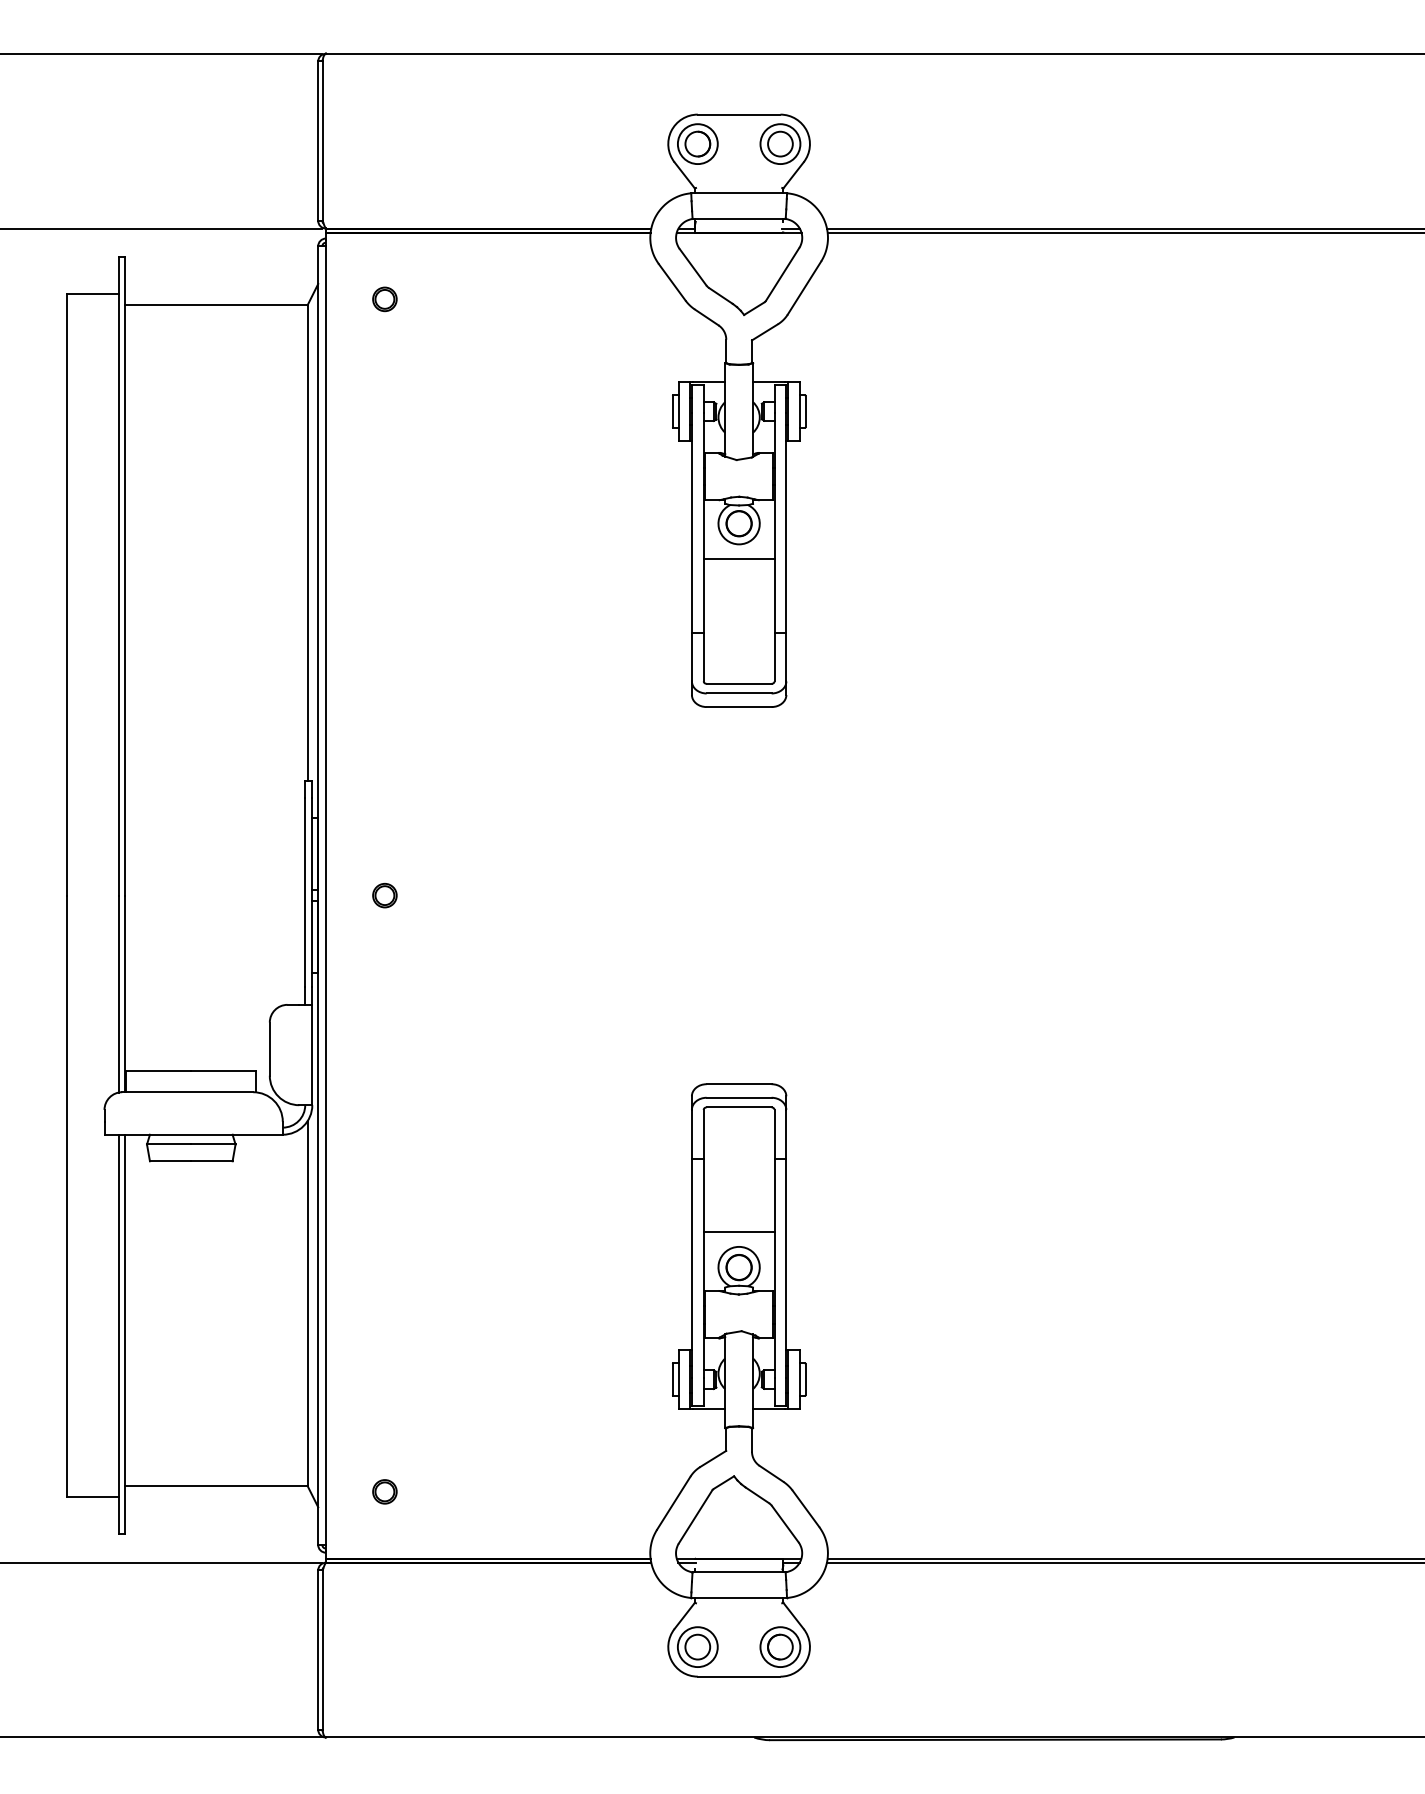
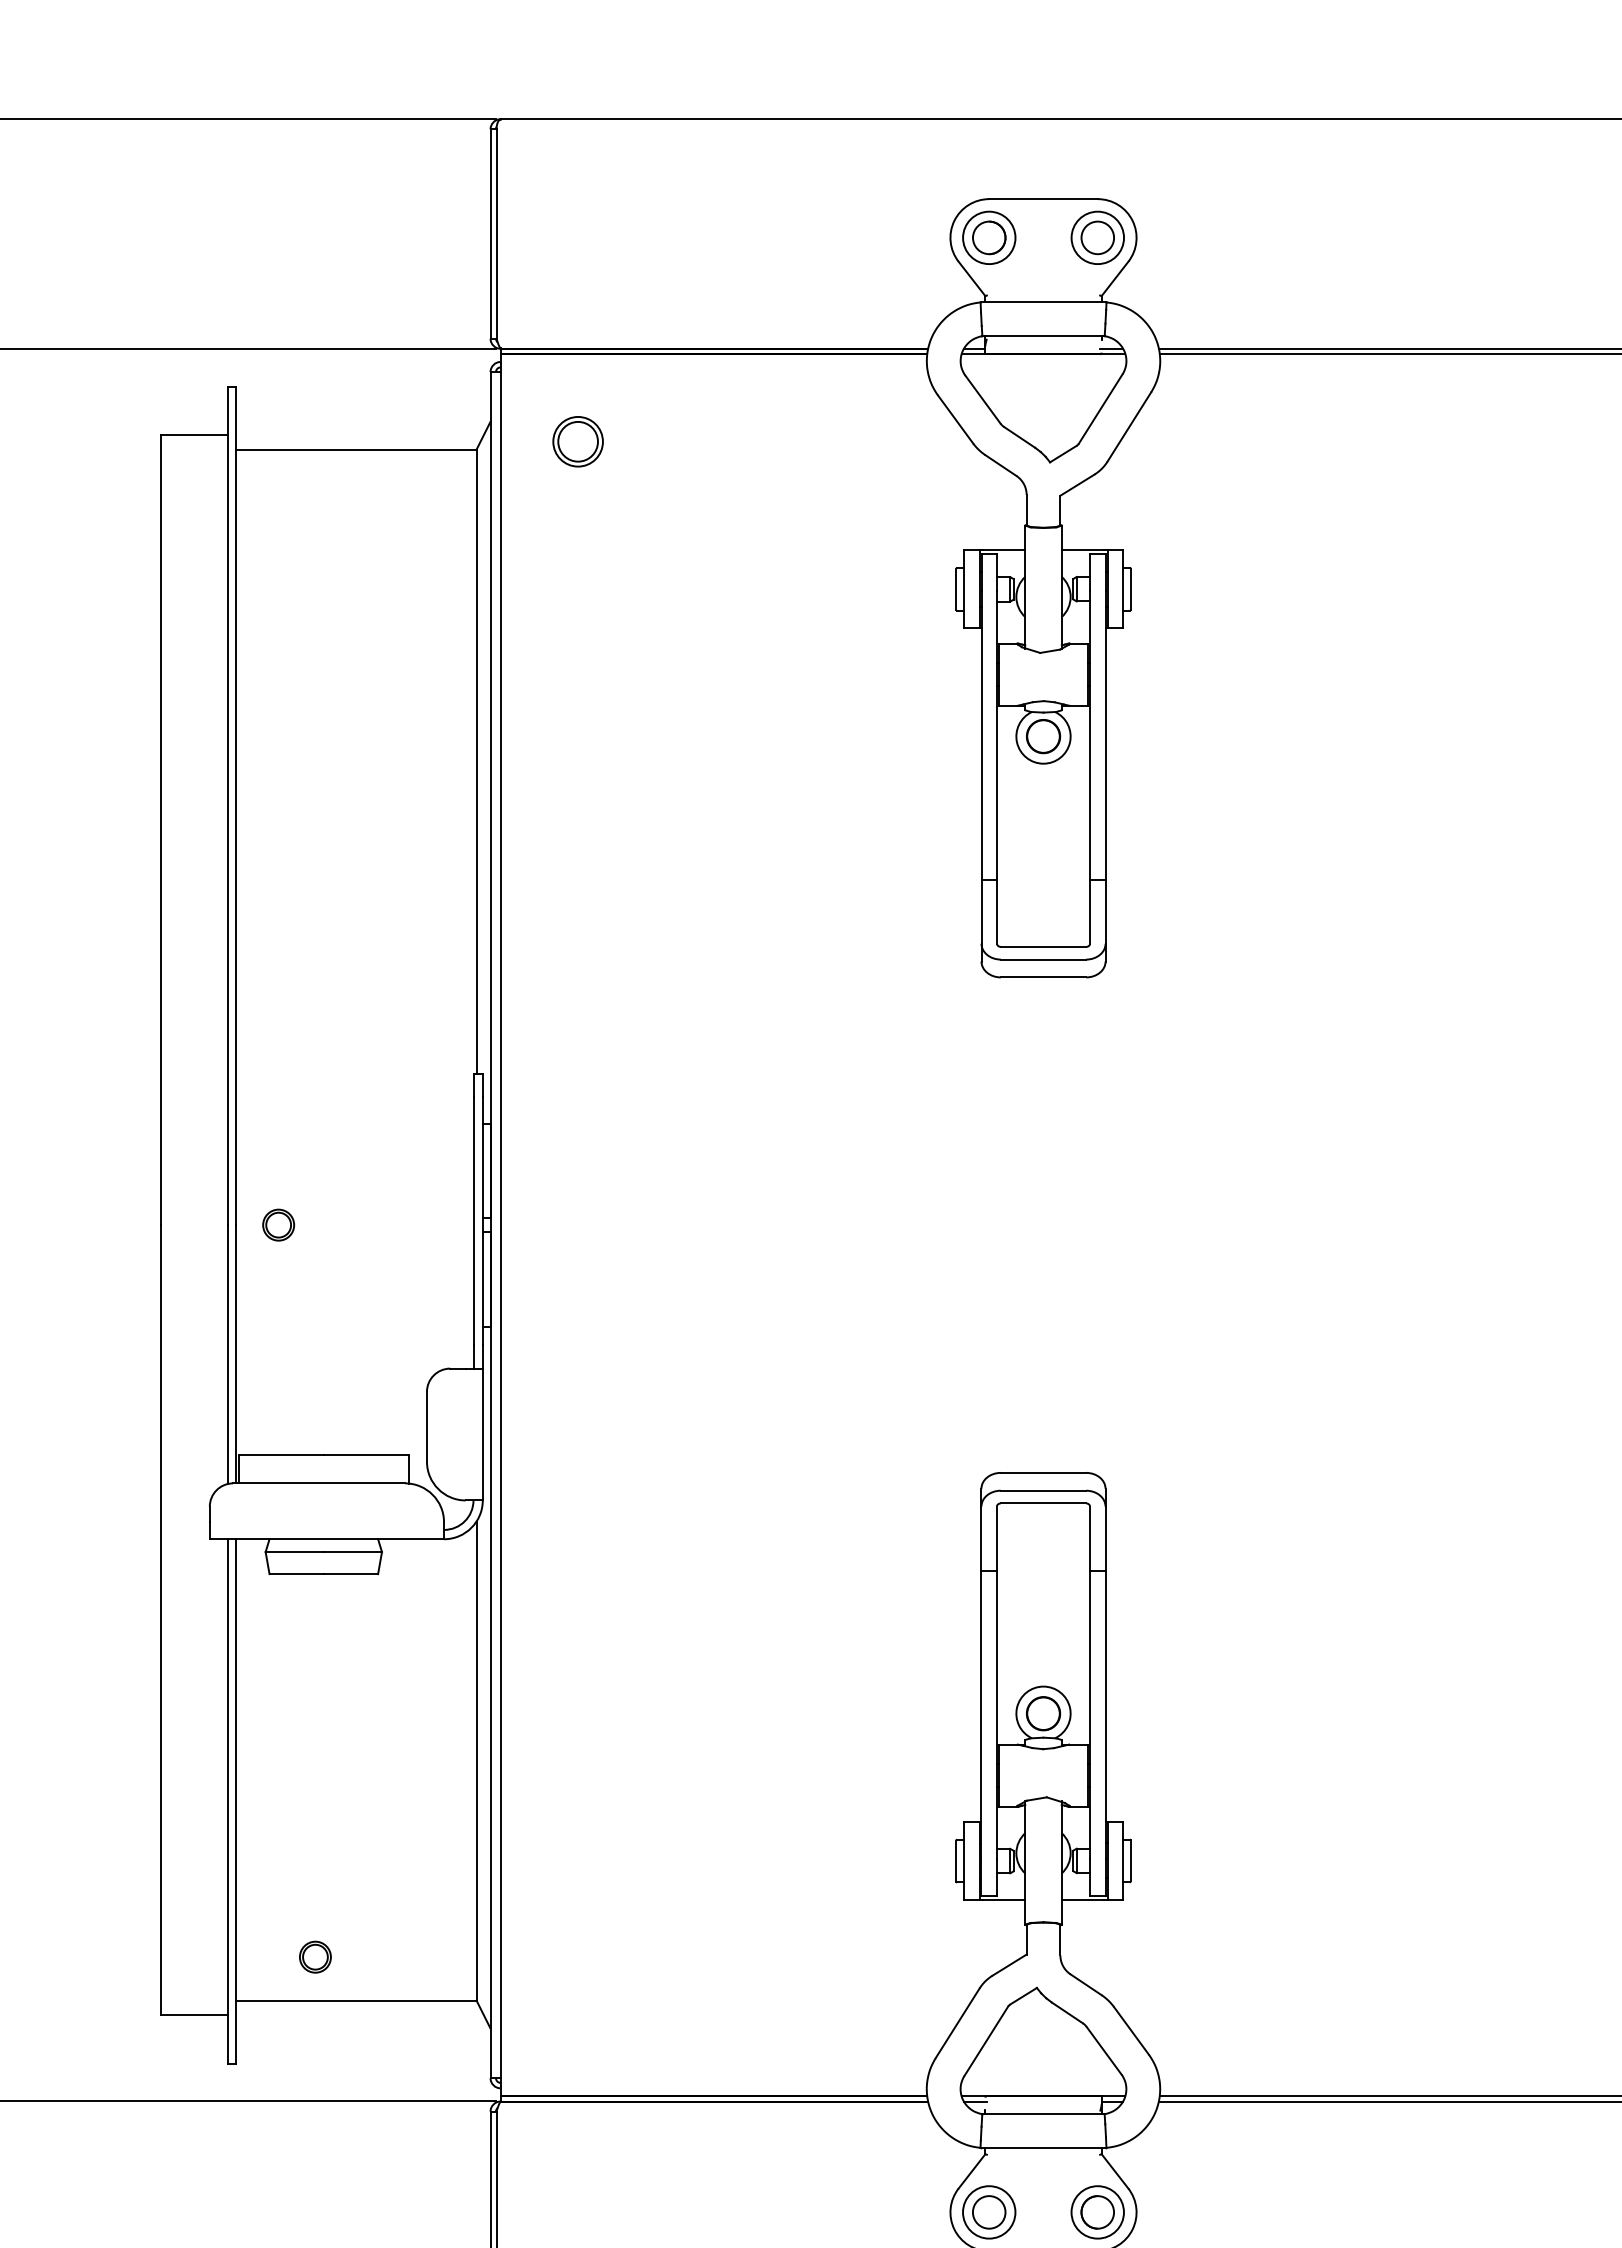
part: (384, 299) -> (577, 442), size x1.6
line: (738, 559) -> (1042, 783), removed
part: (384, 895) -> (278, 1224), moved
line: (738, 1232) -> (1042, 1667), removed
part: (384, 1491) -> (314, 1956), moved

